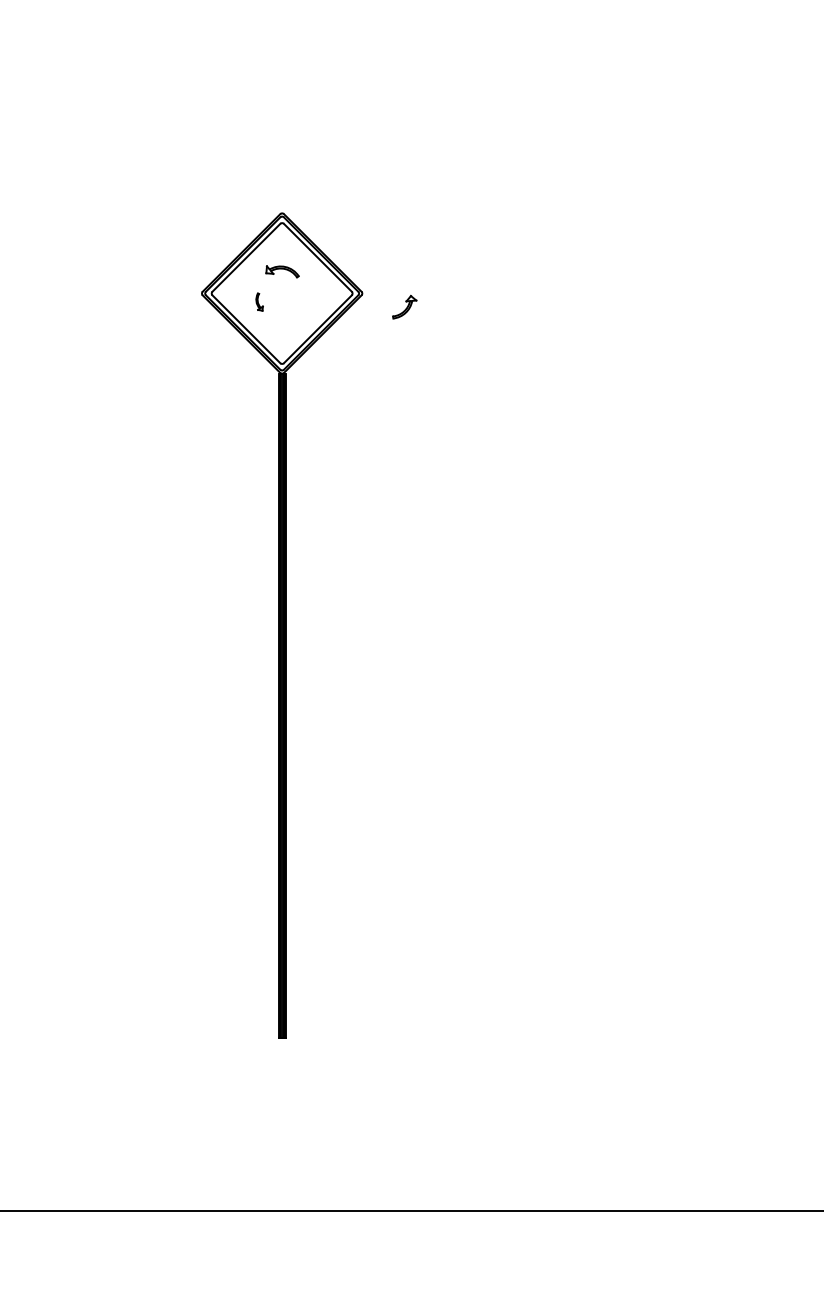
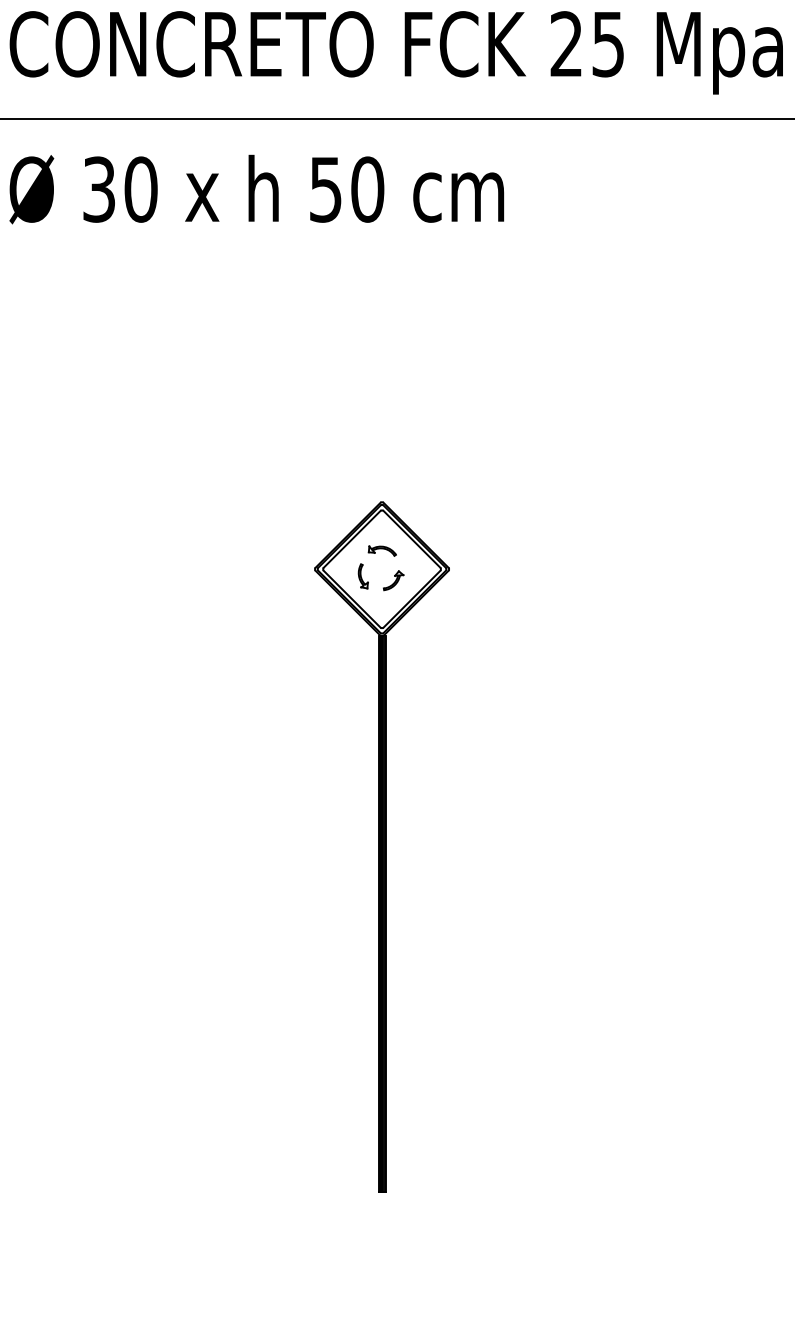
part: (258, 302) -> (362, 576), size x1.67
part: (404, 306) -> (393, 580), moved

